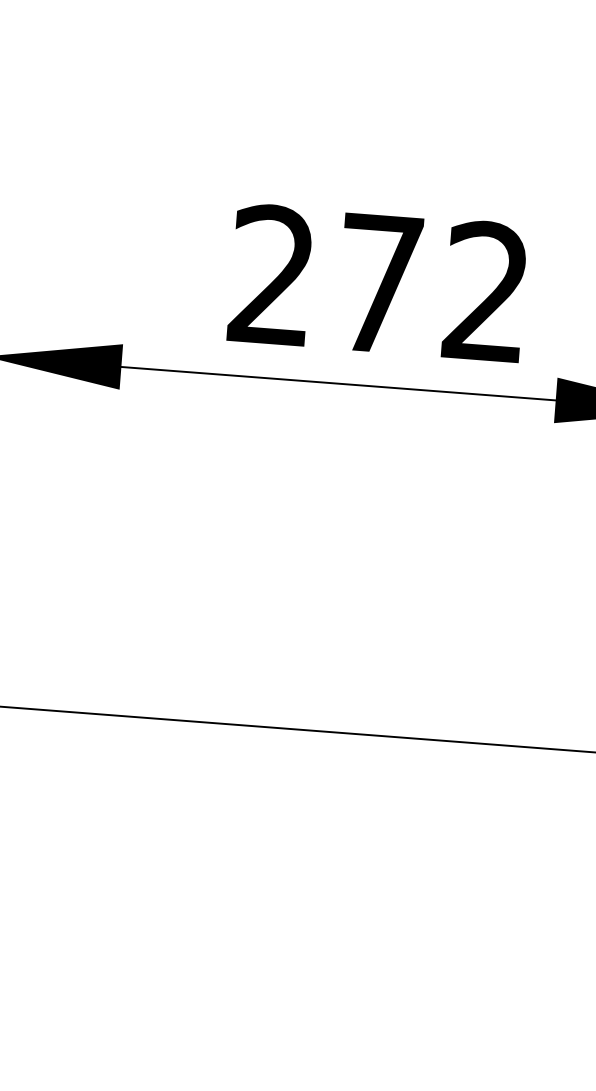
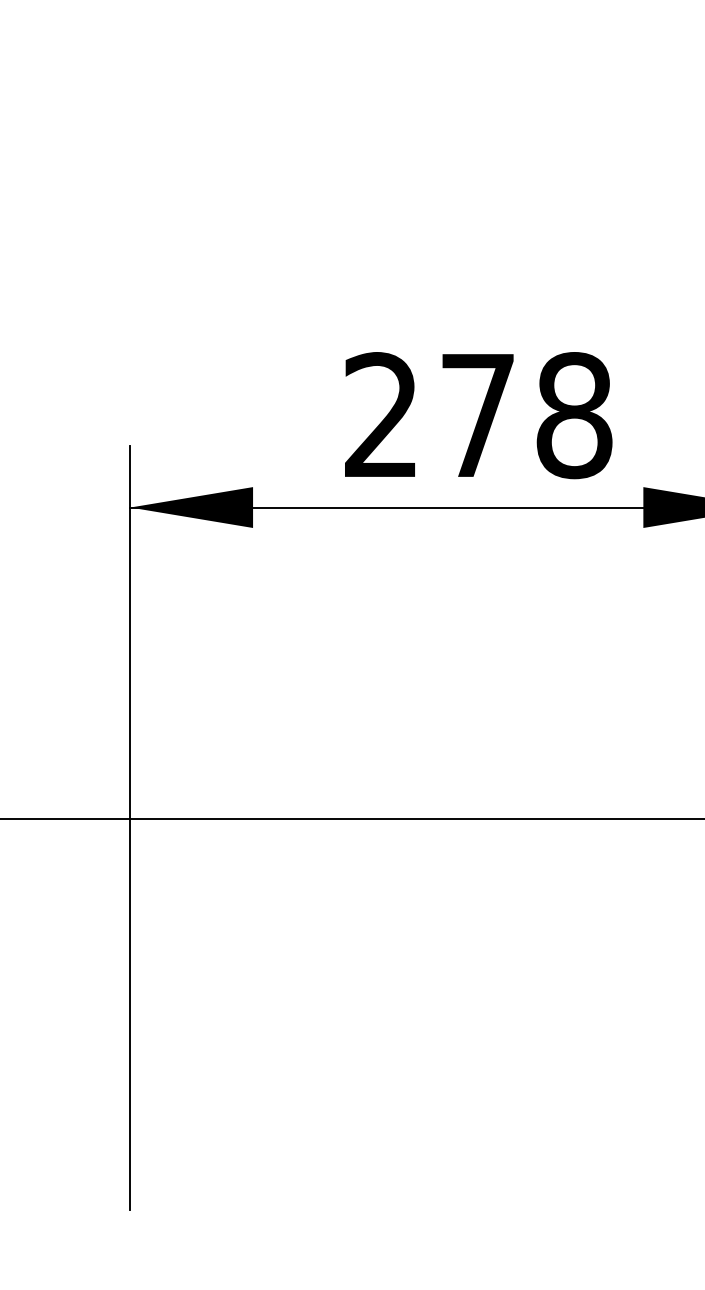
text: (486, 292) -> (574, 415), 272 -> 278

